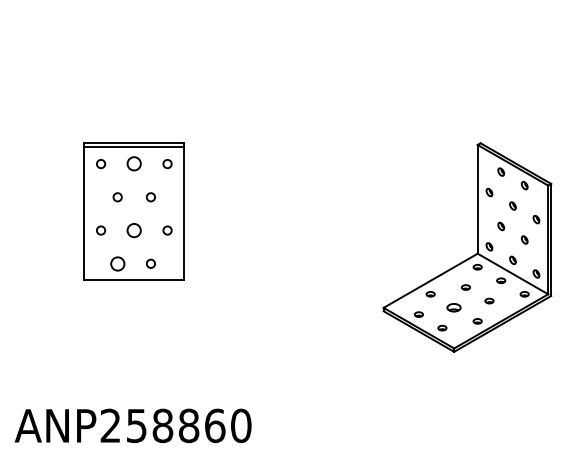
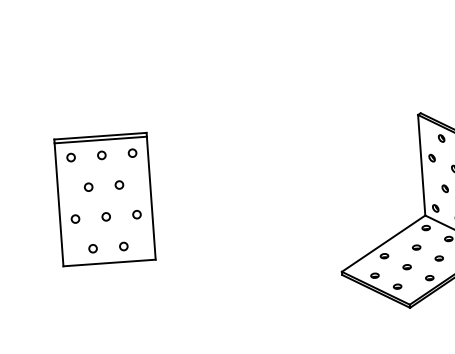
circle: (134, 164) -> (102, 155), size x0.62
circle: (134, 230) -> (106, 216), size x0.62
circle: (117, 263) -> (92, 248), size x0.62
part: (454, 307) -> (407, 266), size x0.62

